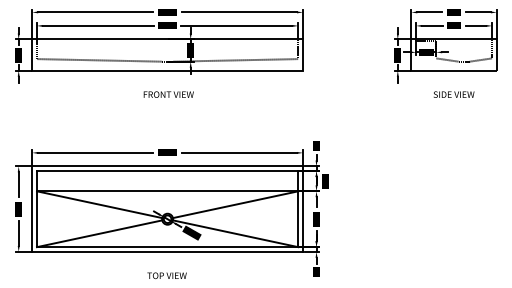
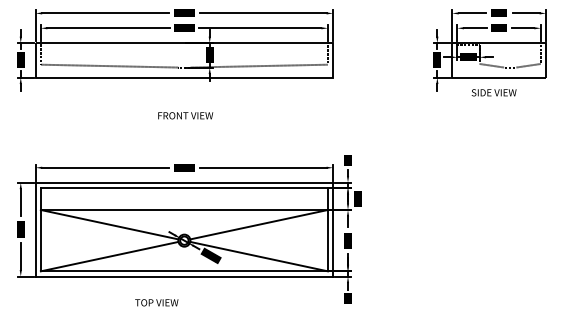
text: (168, 94) -> (185, 115), moved
text: (453, 94) -> (493, 92), moved
text: (166, 275) -> (156, 302), moved

